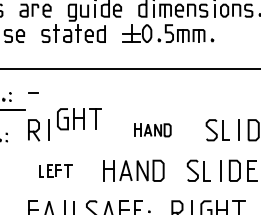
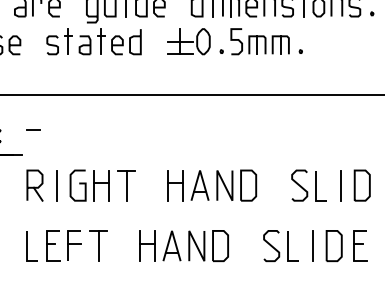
part: (79, 119) -> (102, 185), moved
part: (152, 130) -> (211, 185), size x1.67
part: (55, 170) -> (67, 245), size x1.67

